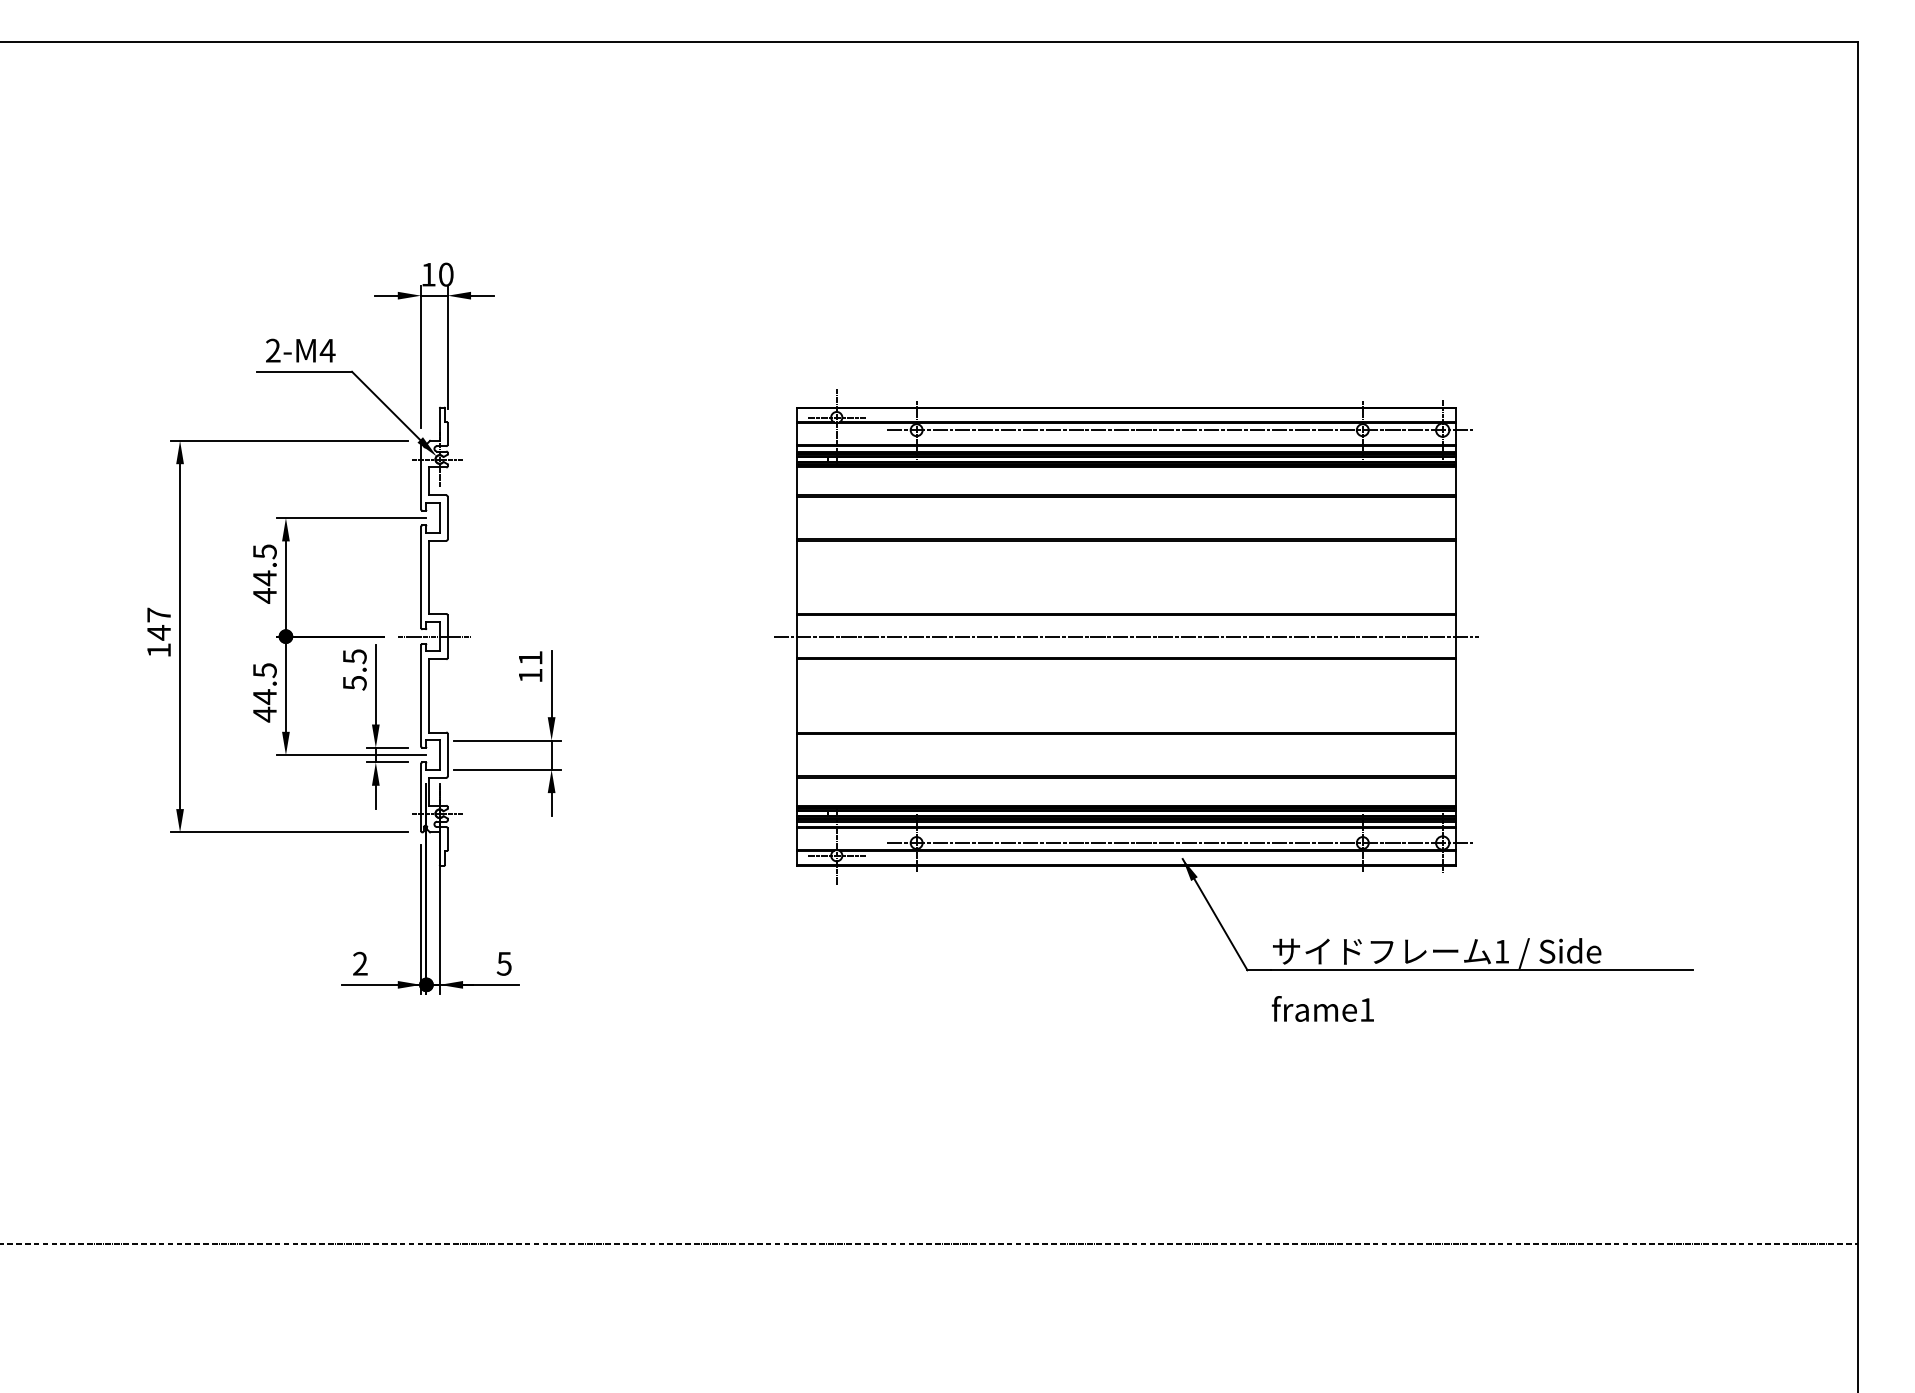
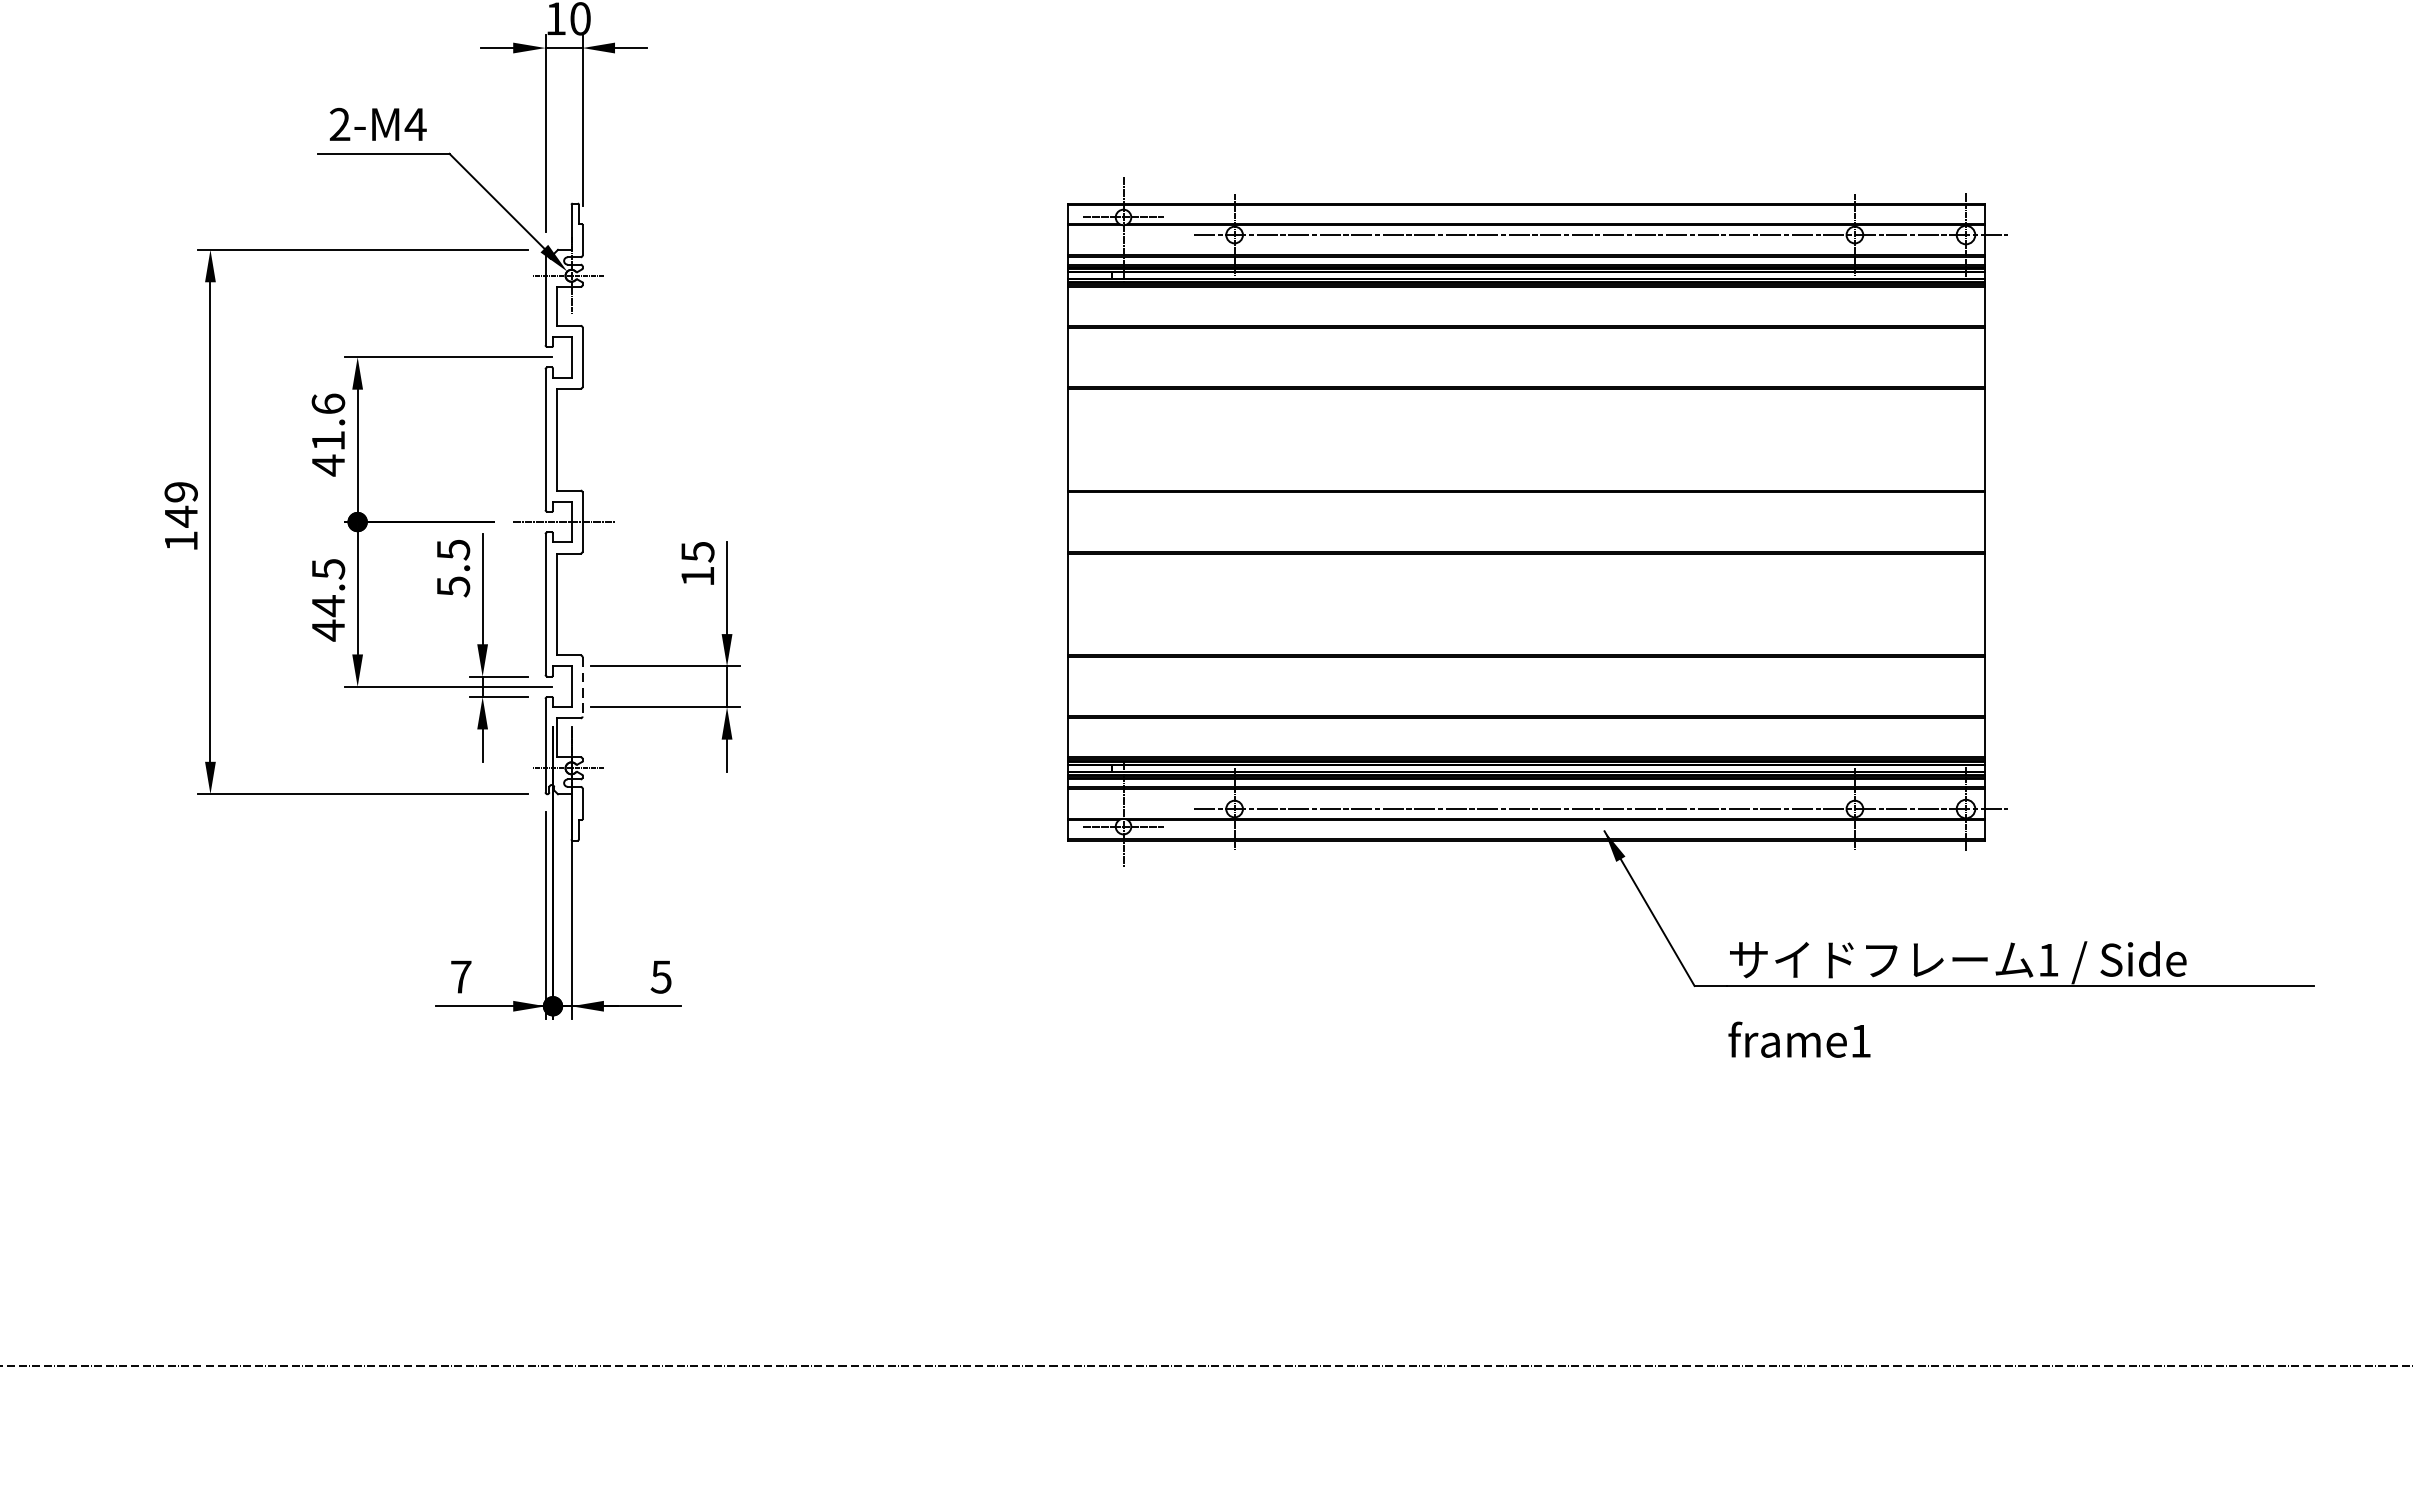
text: (264, 565) -> (327, 423), 44.5 -> 41.6
text: (159, 614) -> (181, 491), 147 -> 149
line: (1126, 636) -> (1526, 521), removed
text: (530, 658) -> (697, 552), 11 -> 15
line: (447, 755) -> (582, 687), solid -> dashed
text: (360, 963) -> (461, 976), 2 -> 7

